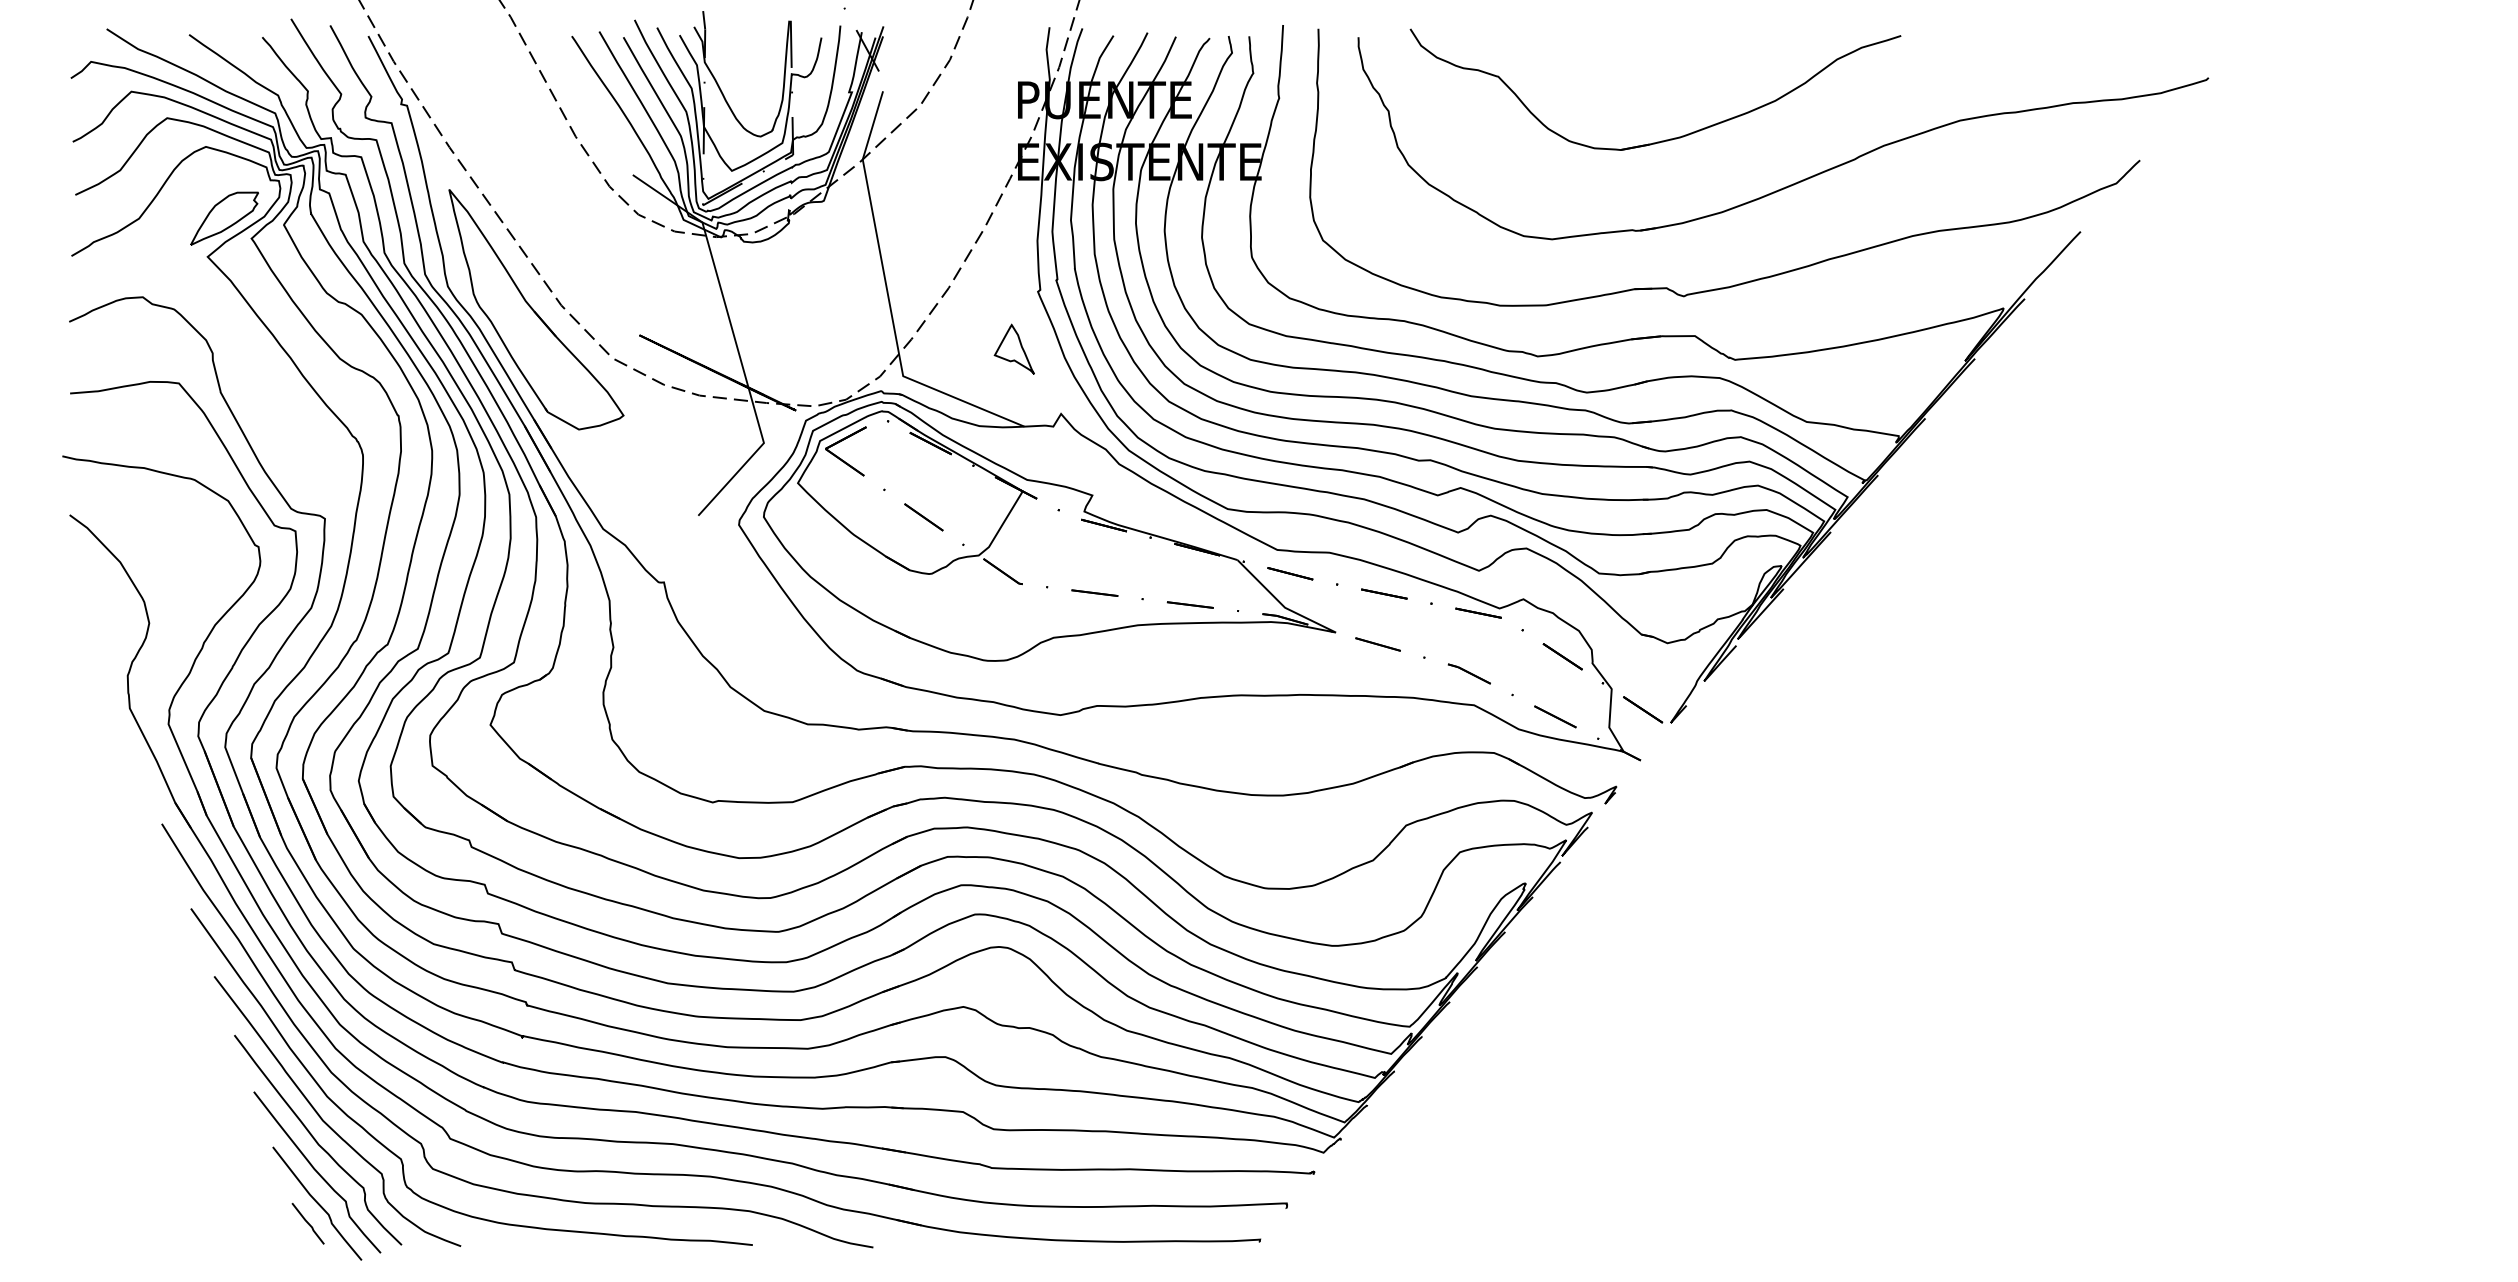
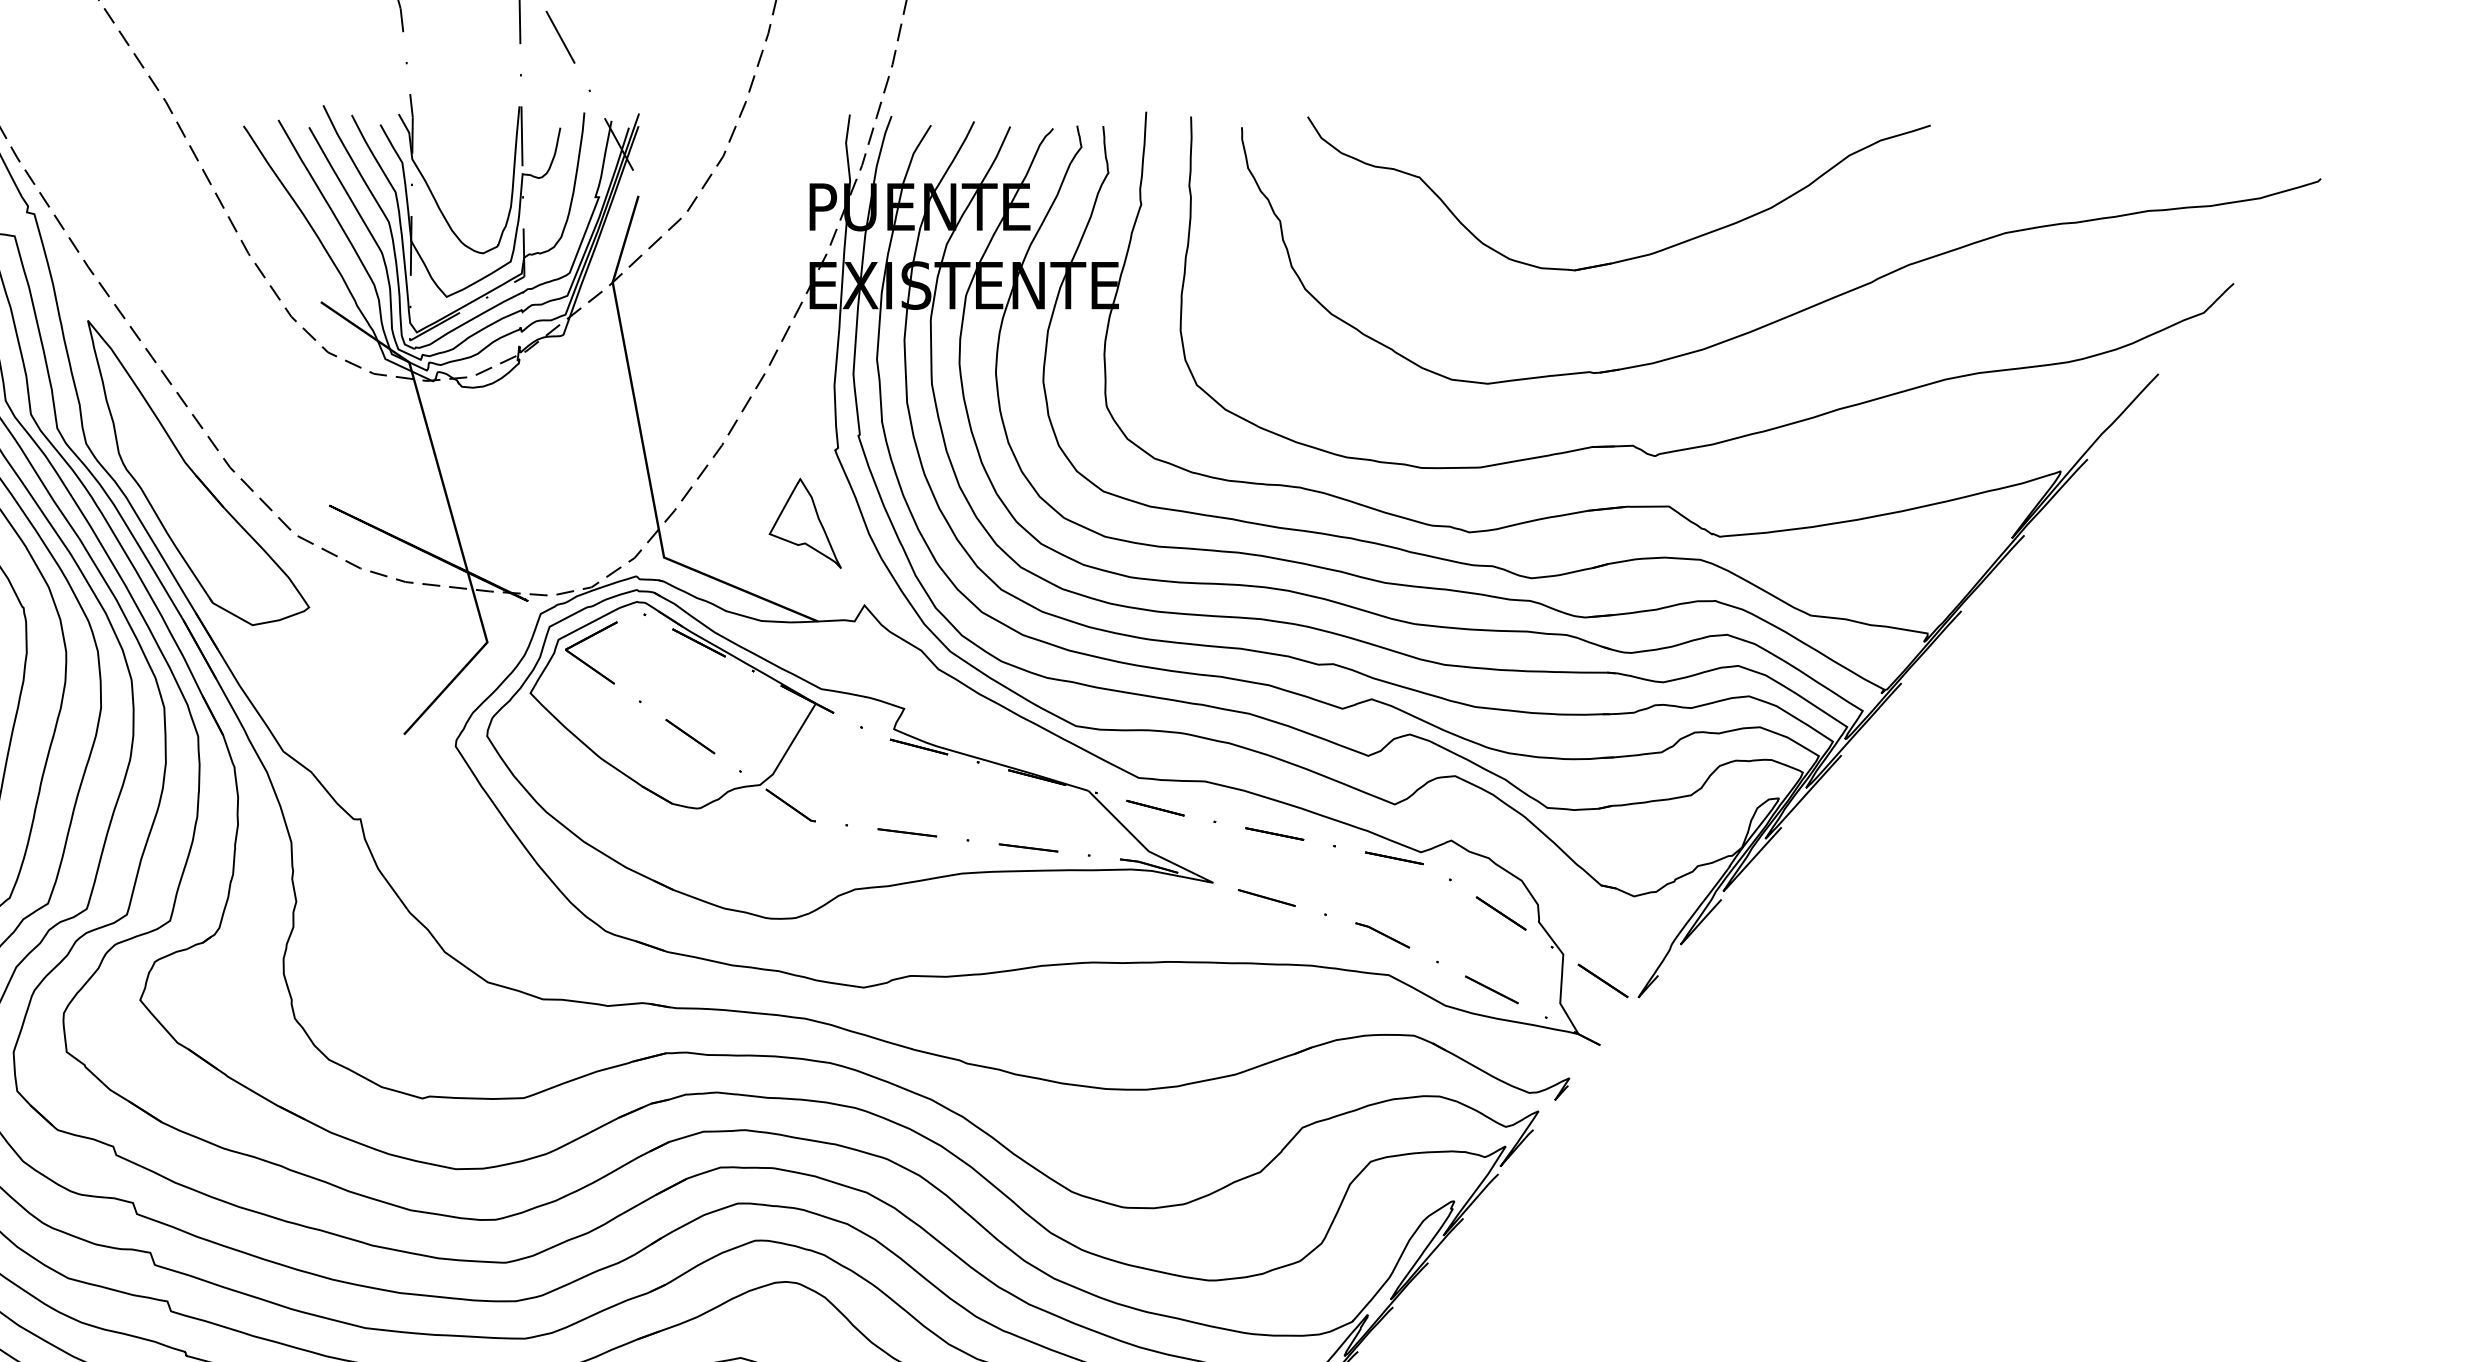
part: (1014, 349) -> (805, 523), size x1.43

